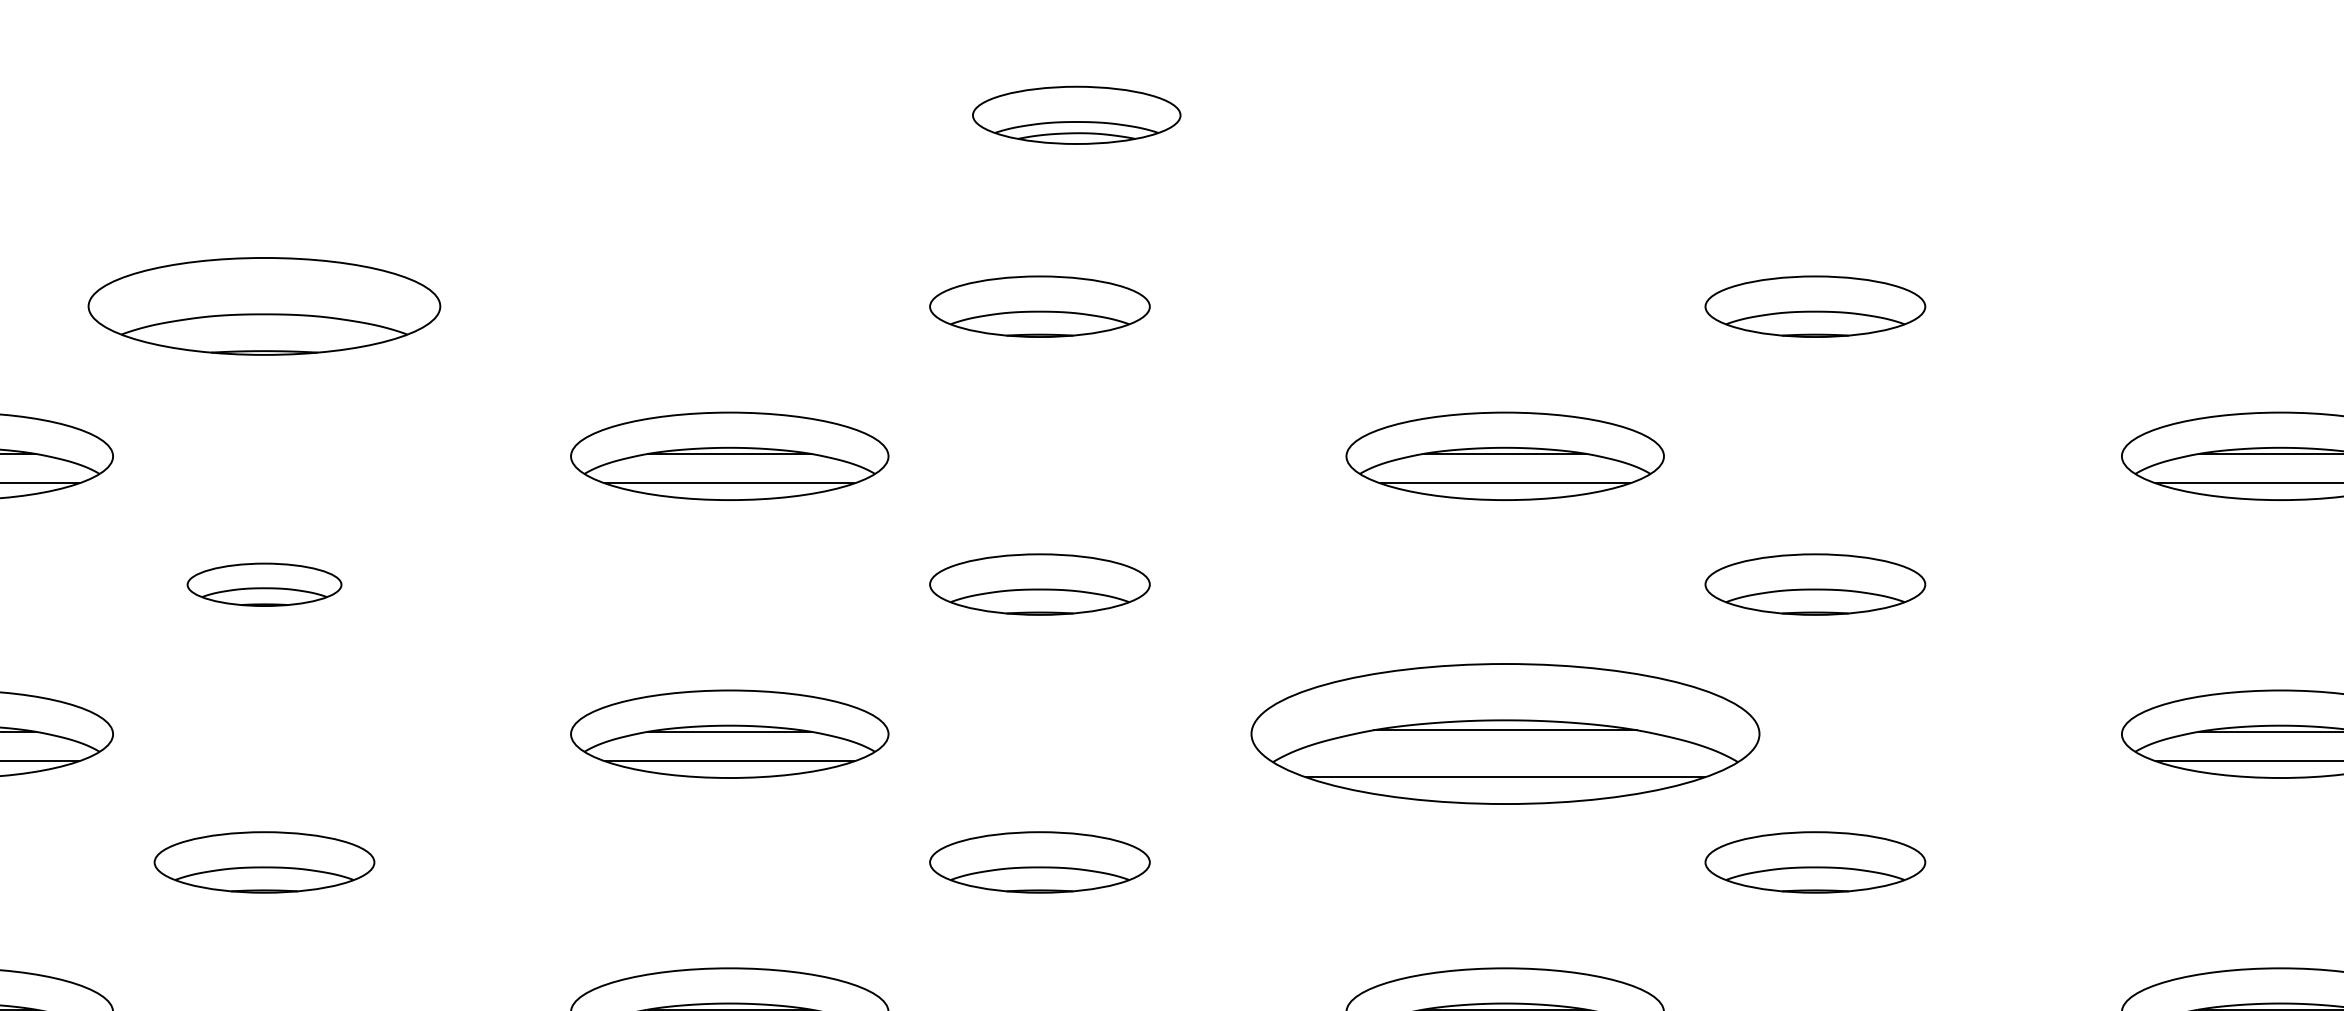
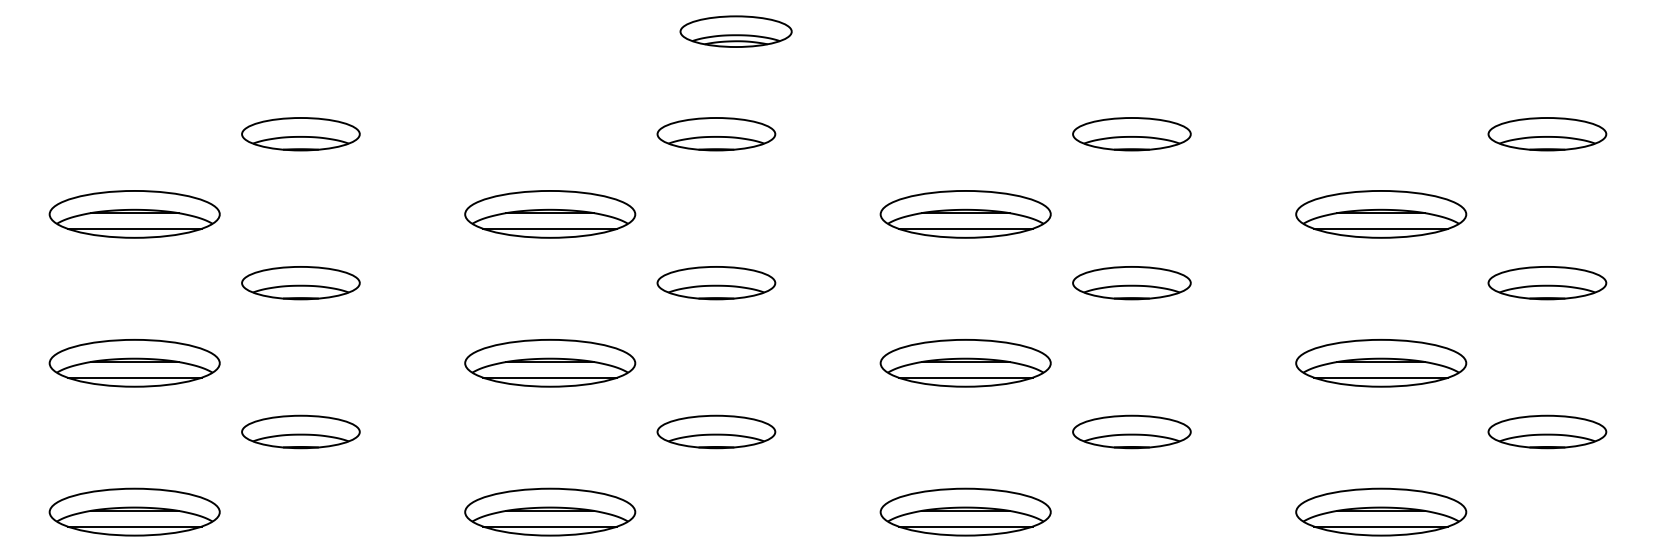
part: (263, 307) -> (300, 134), size x0.62
part: (263, 585) -> (300, 283), size x1.43
part: (1504, 734) -> (965, 363), size x0.62

